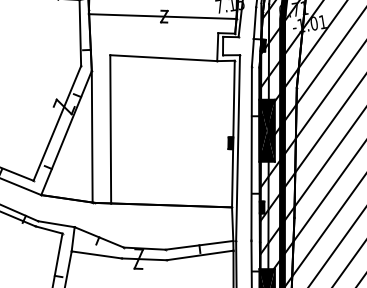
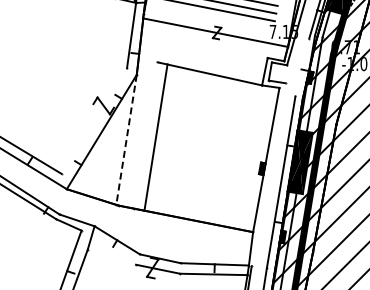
line: (254, 36) -> (302, 67), removed
line: (57, 122) -> (94, 120), removed
line: (110, 129) -> (155, 137), moved
line: (92, 136) -> (126, 139), solid -> dashed
line: (237, 147) -> (268, 174), removed
line: (96, 254) -> (111, 256), removed

